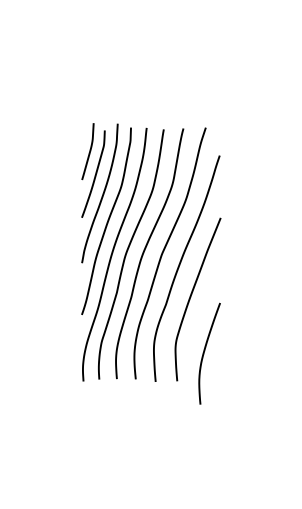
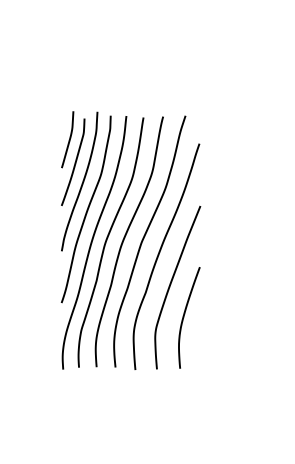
curve: (205, 351) -> (185, 315), moved

